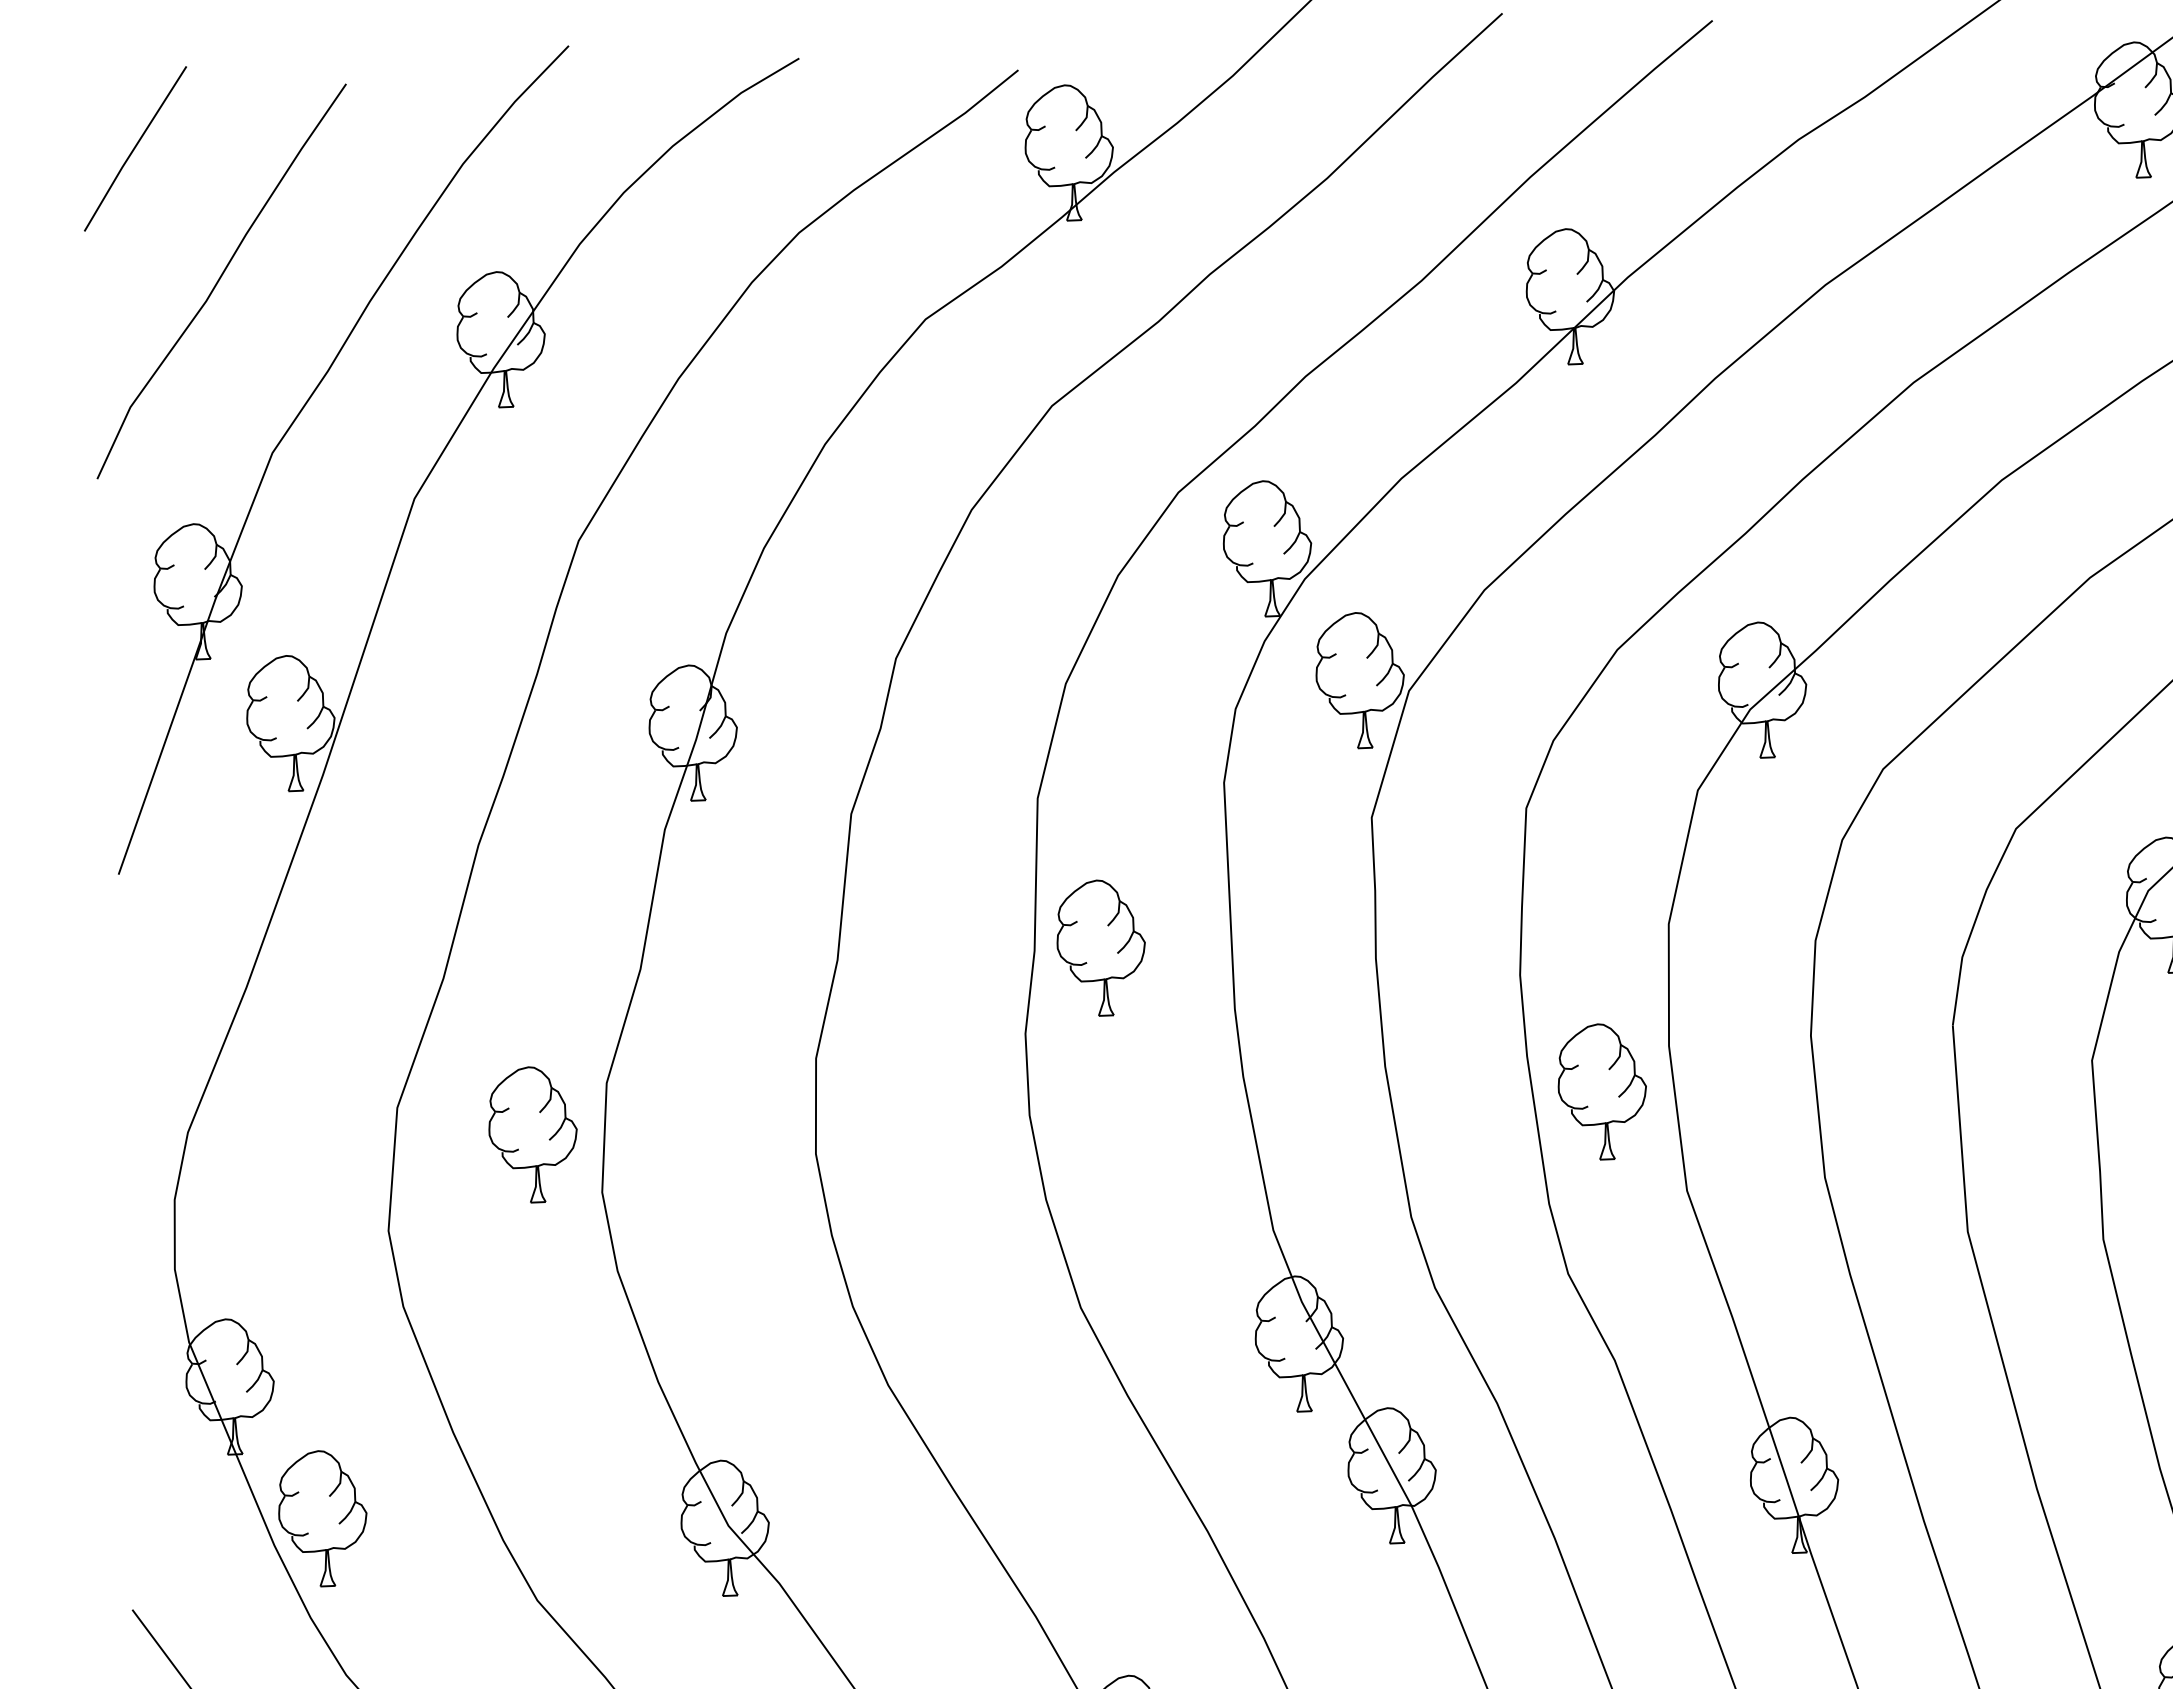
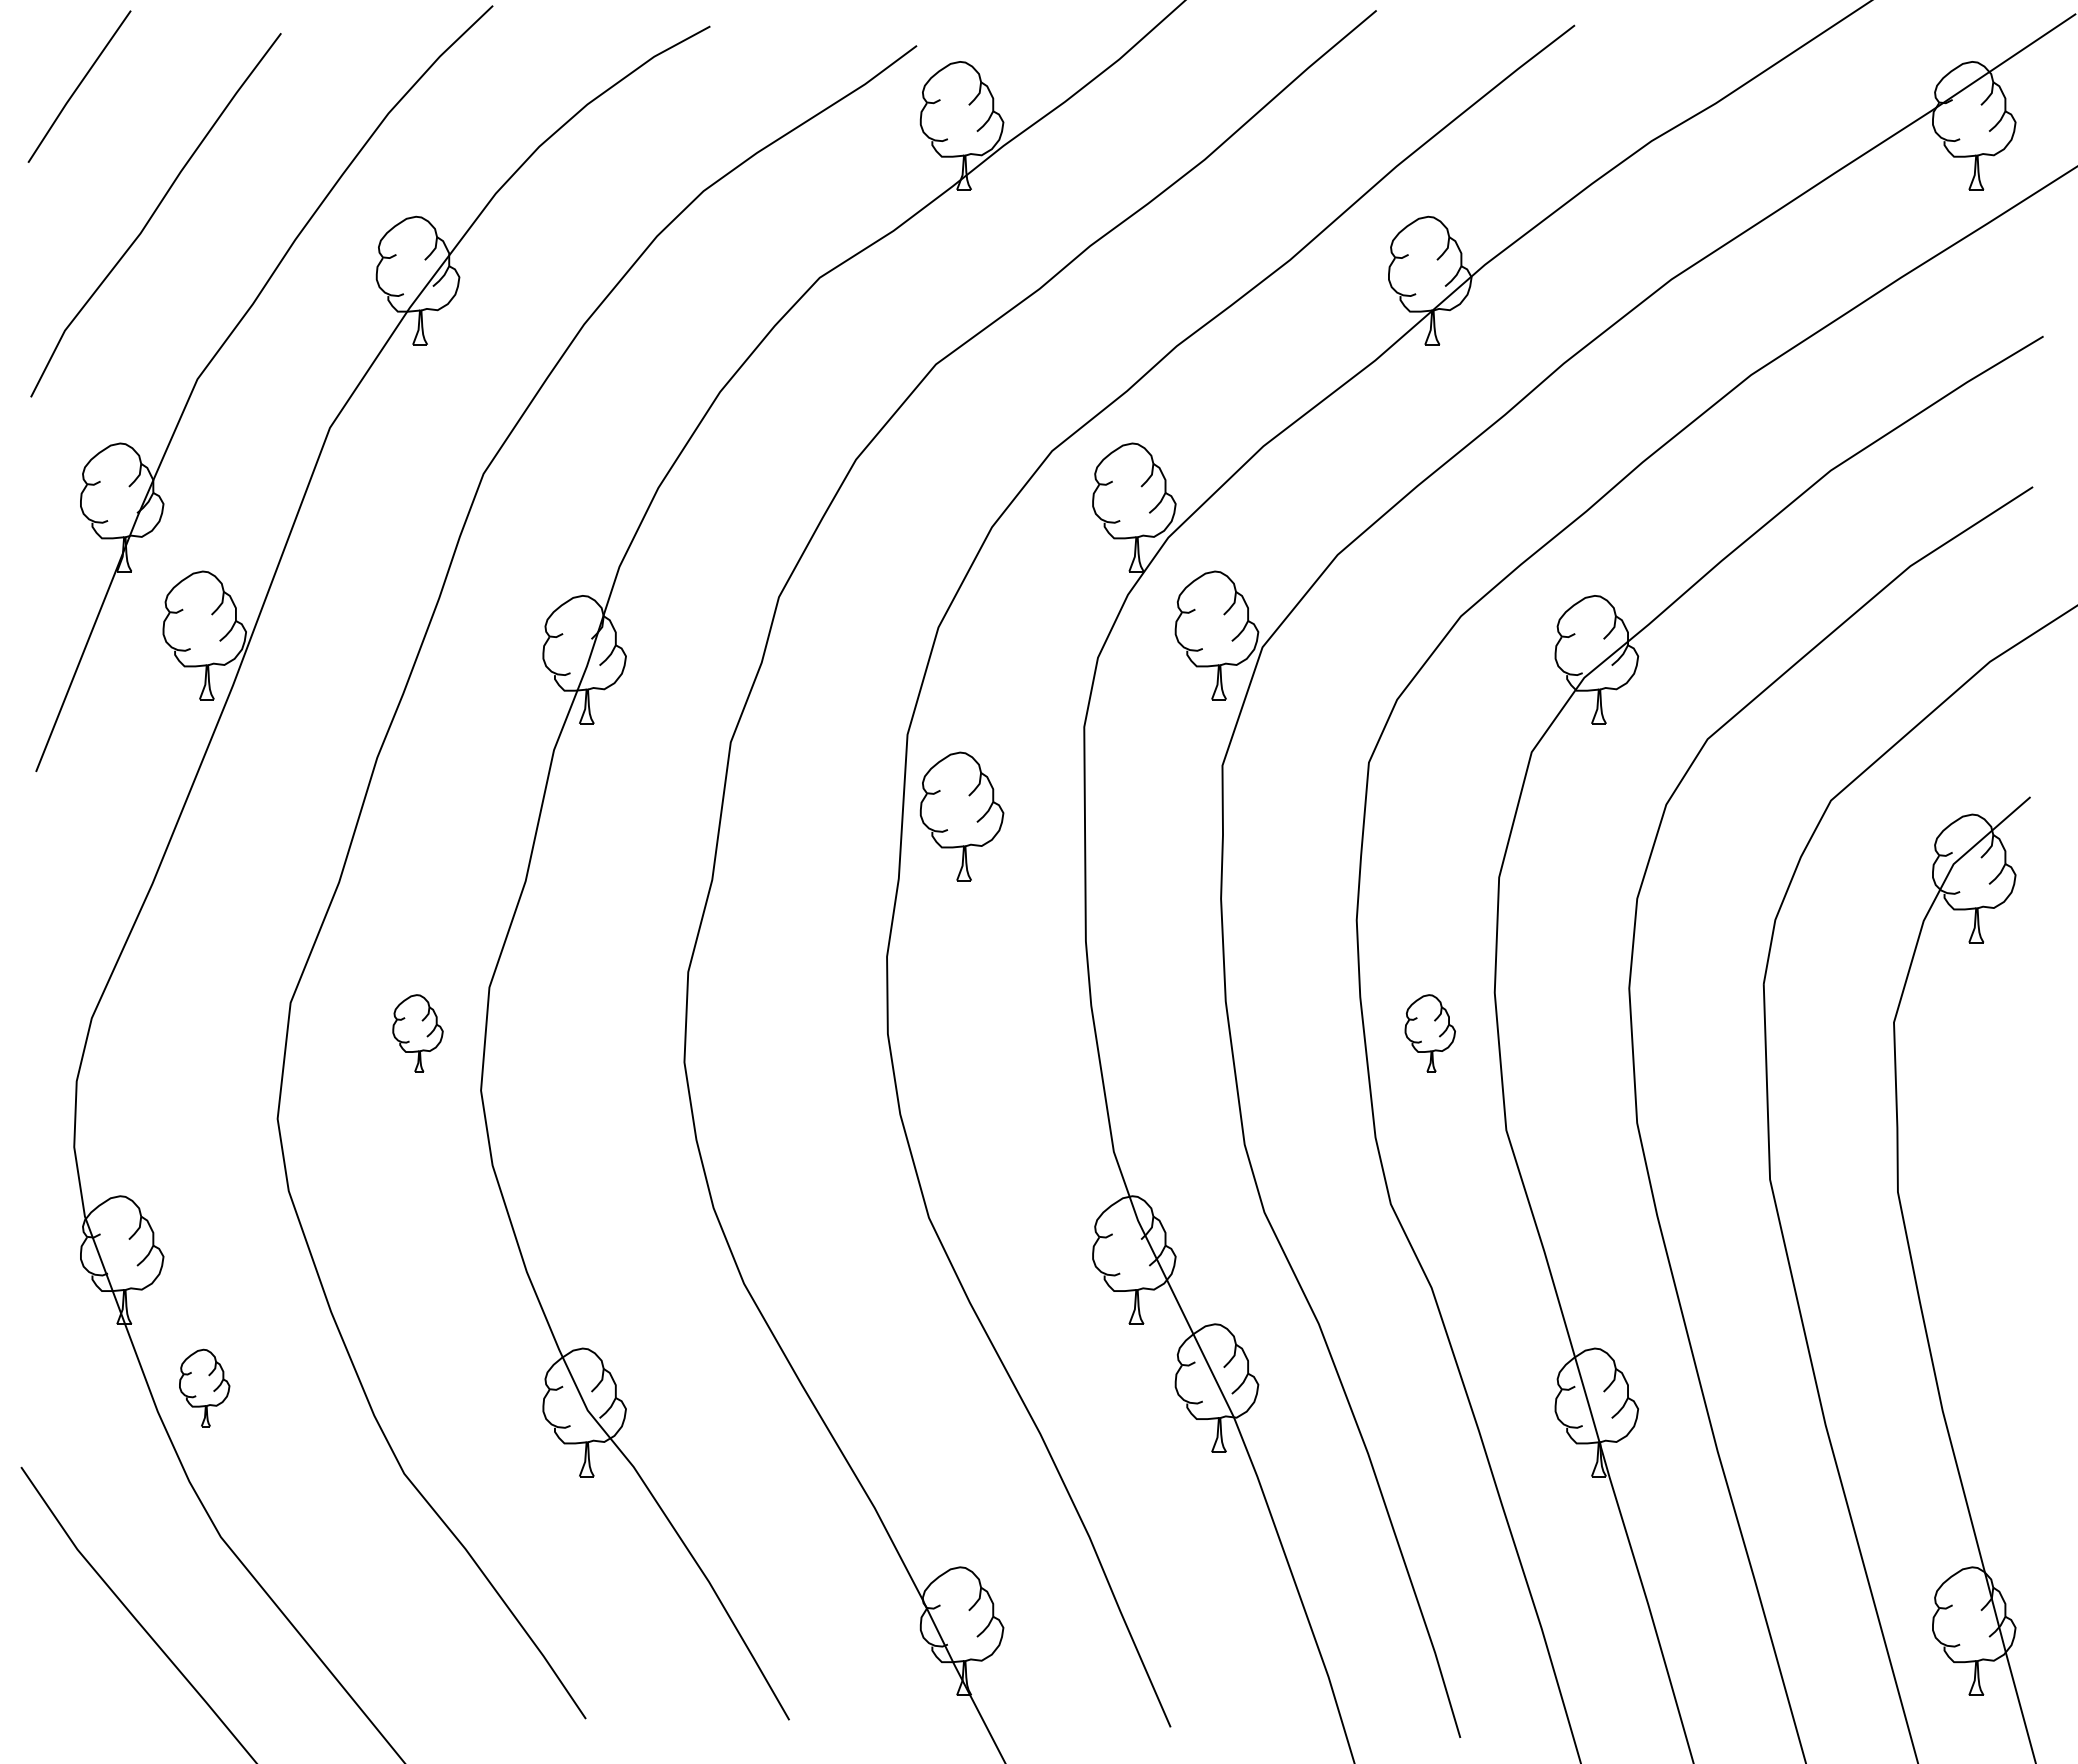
part: (1100, 947) -> (961, 816), moved
part: (1602, 1091) -> (1430, 1033), size x0.6
part: (532, 1134) -> (417, 1033), size x0.6
part: (322, 1517) -> (204, 1387), size x0.6

